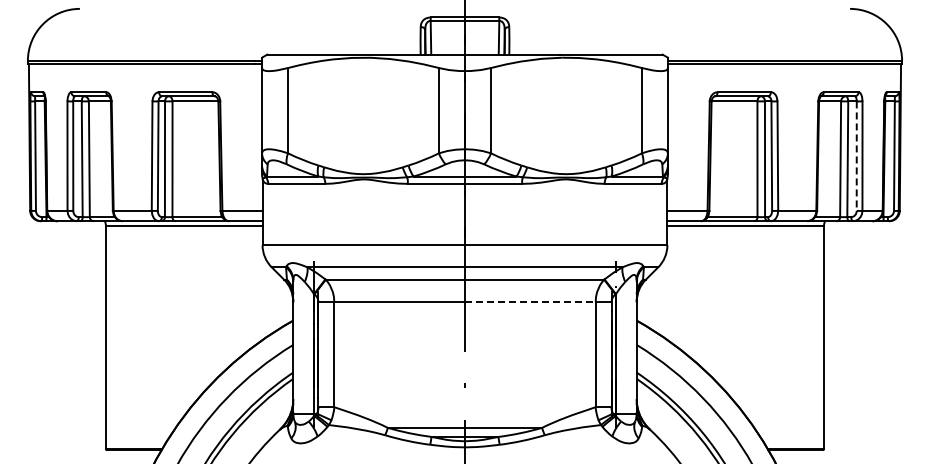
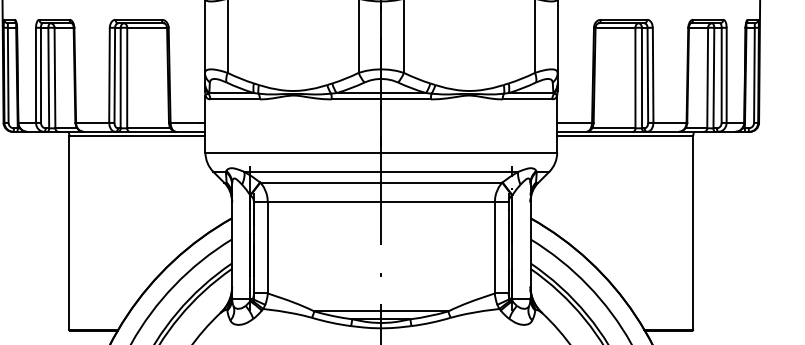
line: (856, 156) -> (721, 75), dashed -> solid
line: (530, 301) -> (438, 201), dashed -> solid

